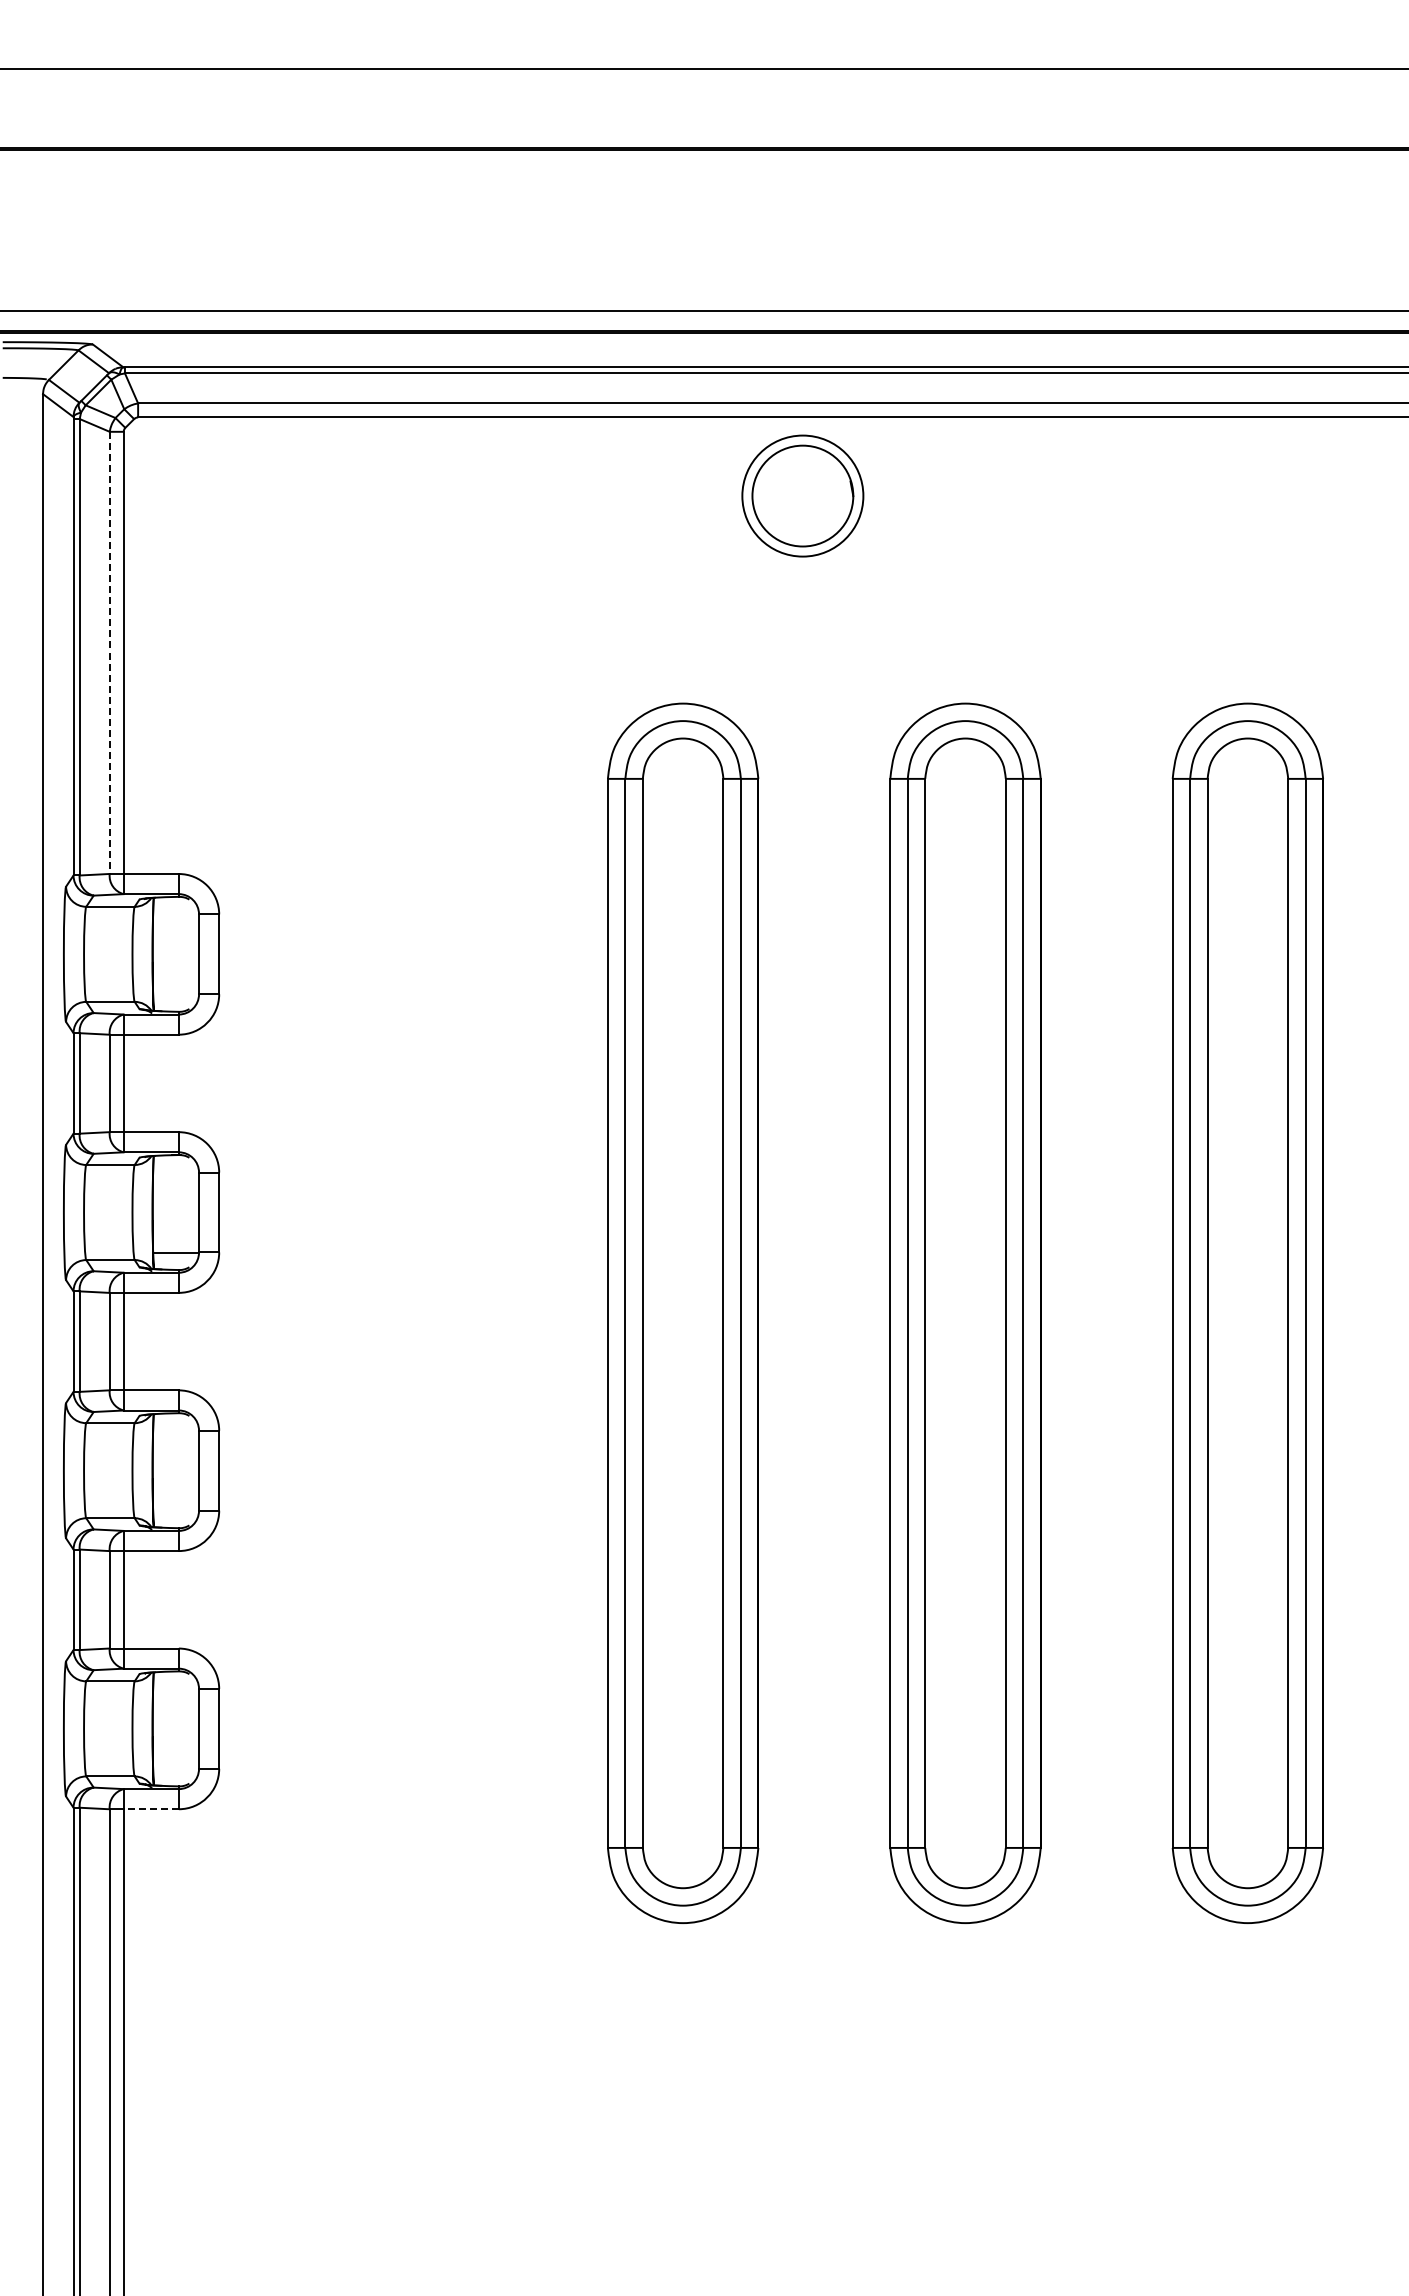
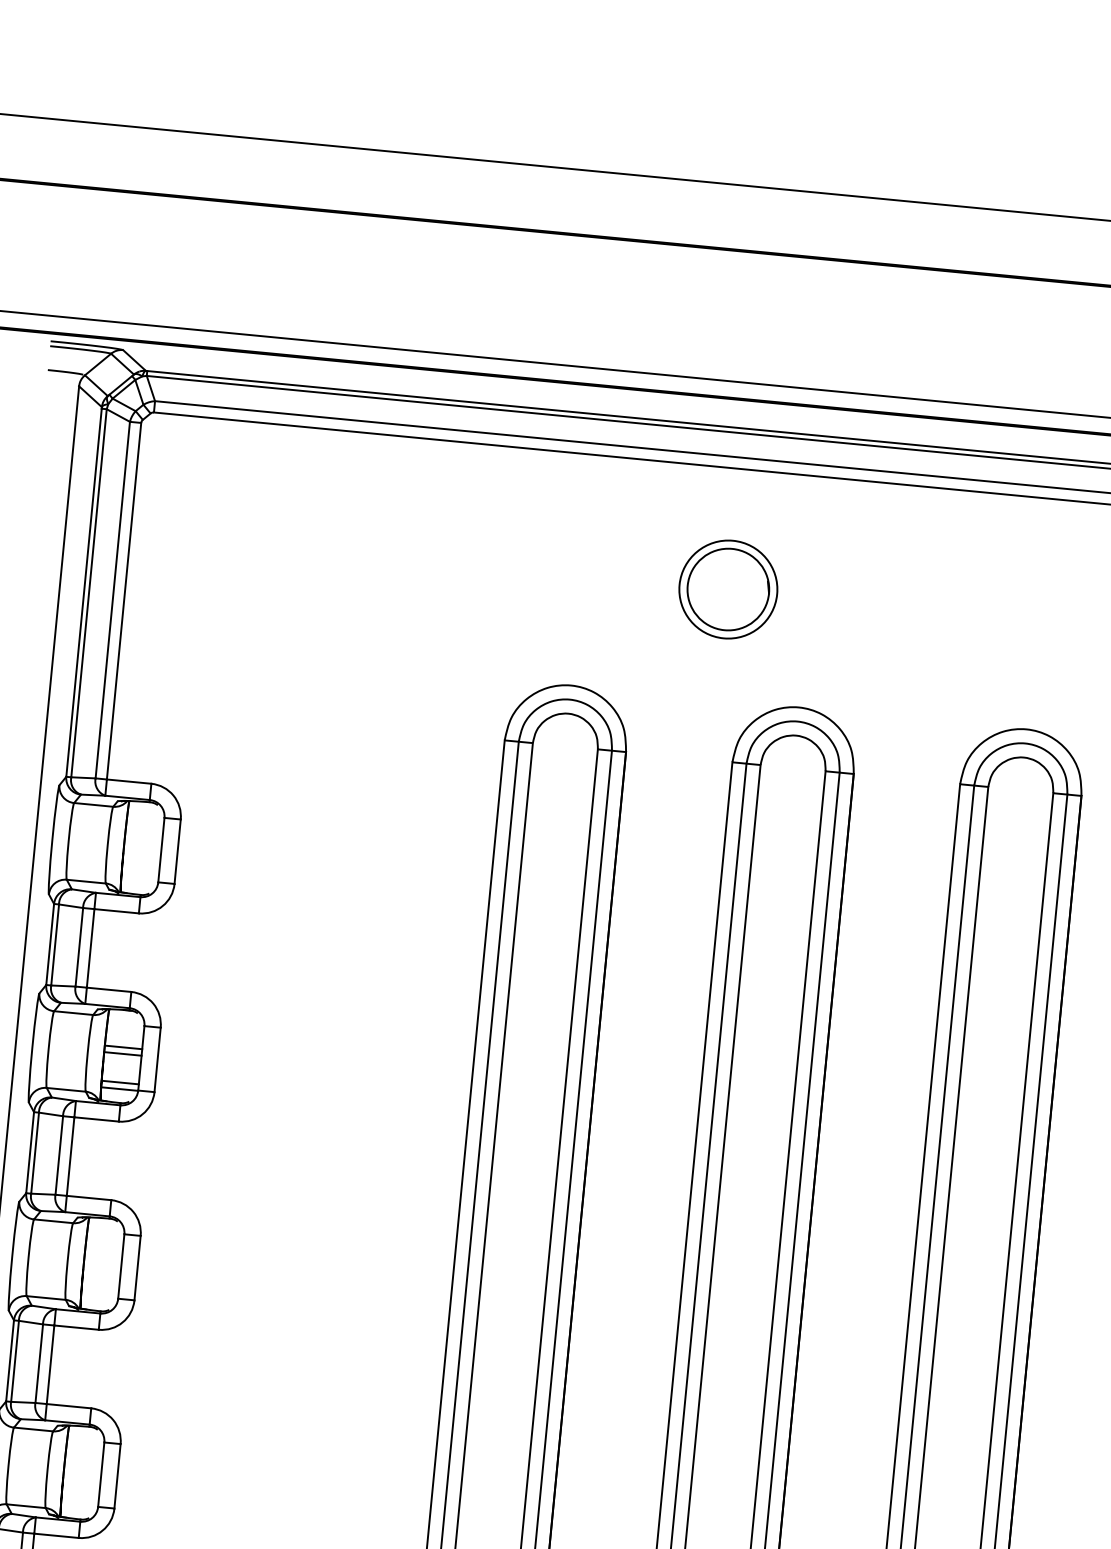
part: (802, 495) -> (728, 589), moved
line: (109, 653) -> (112, 600), dashed -> solid
line: (175, 1201) -> (123, 1047), added
line: (175, 1209) -> (122, 1054), added
line: (175, 1244) -> (119, 1082), added
line: (151, 1809) -> (56, 1536), dashed -> solid

